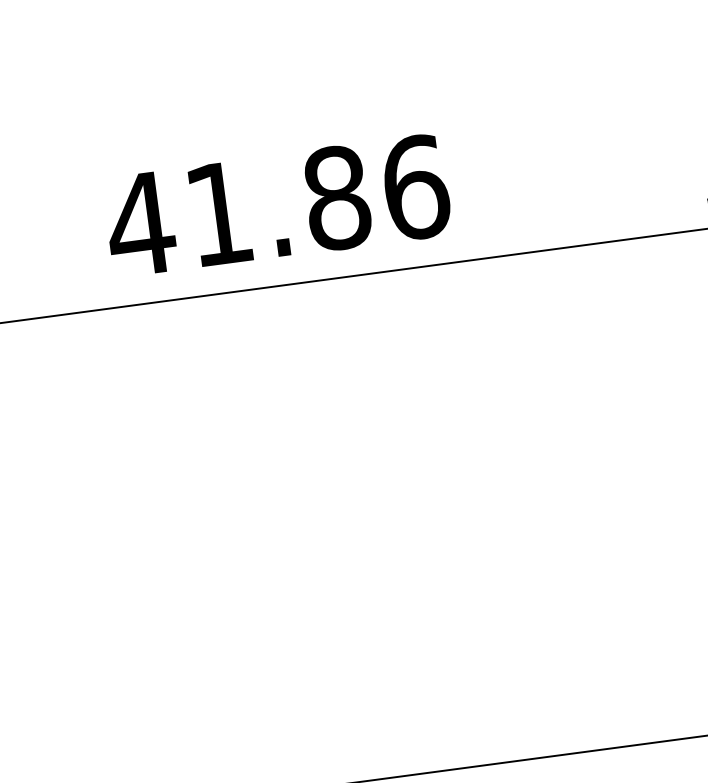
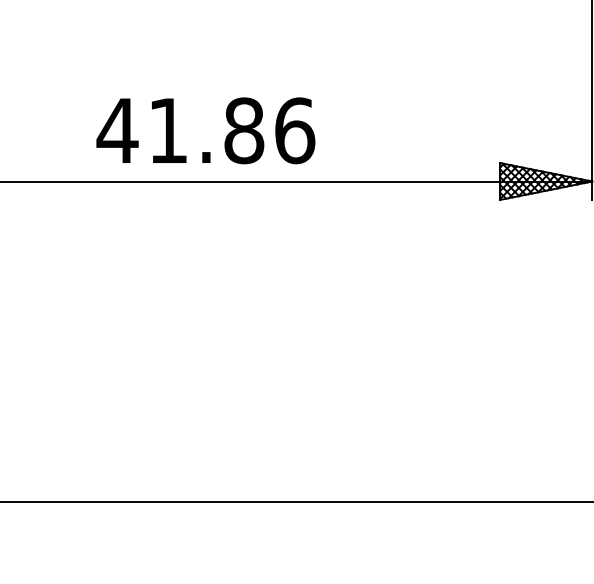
text: (276, 205) -> (205, 130), moved

